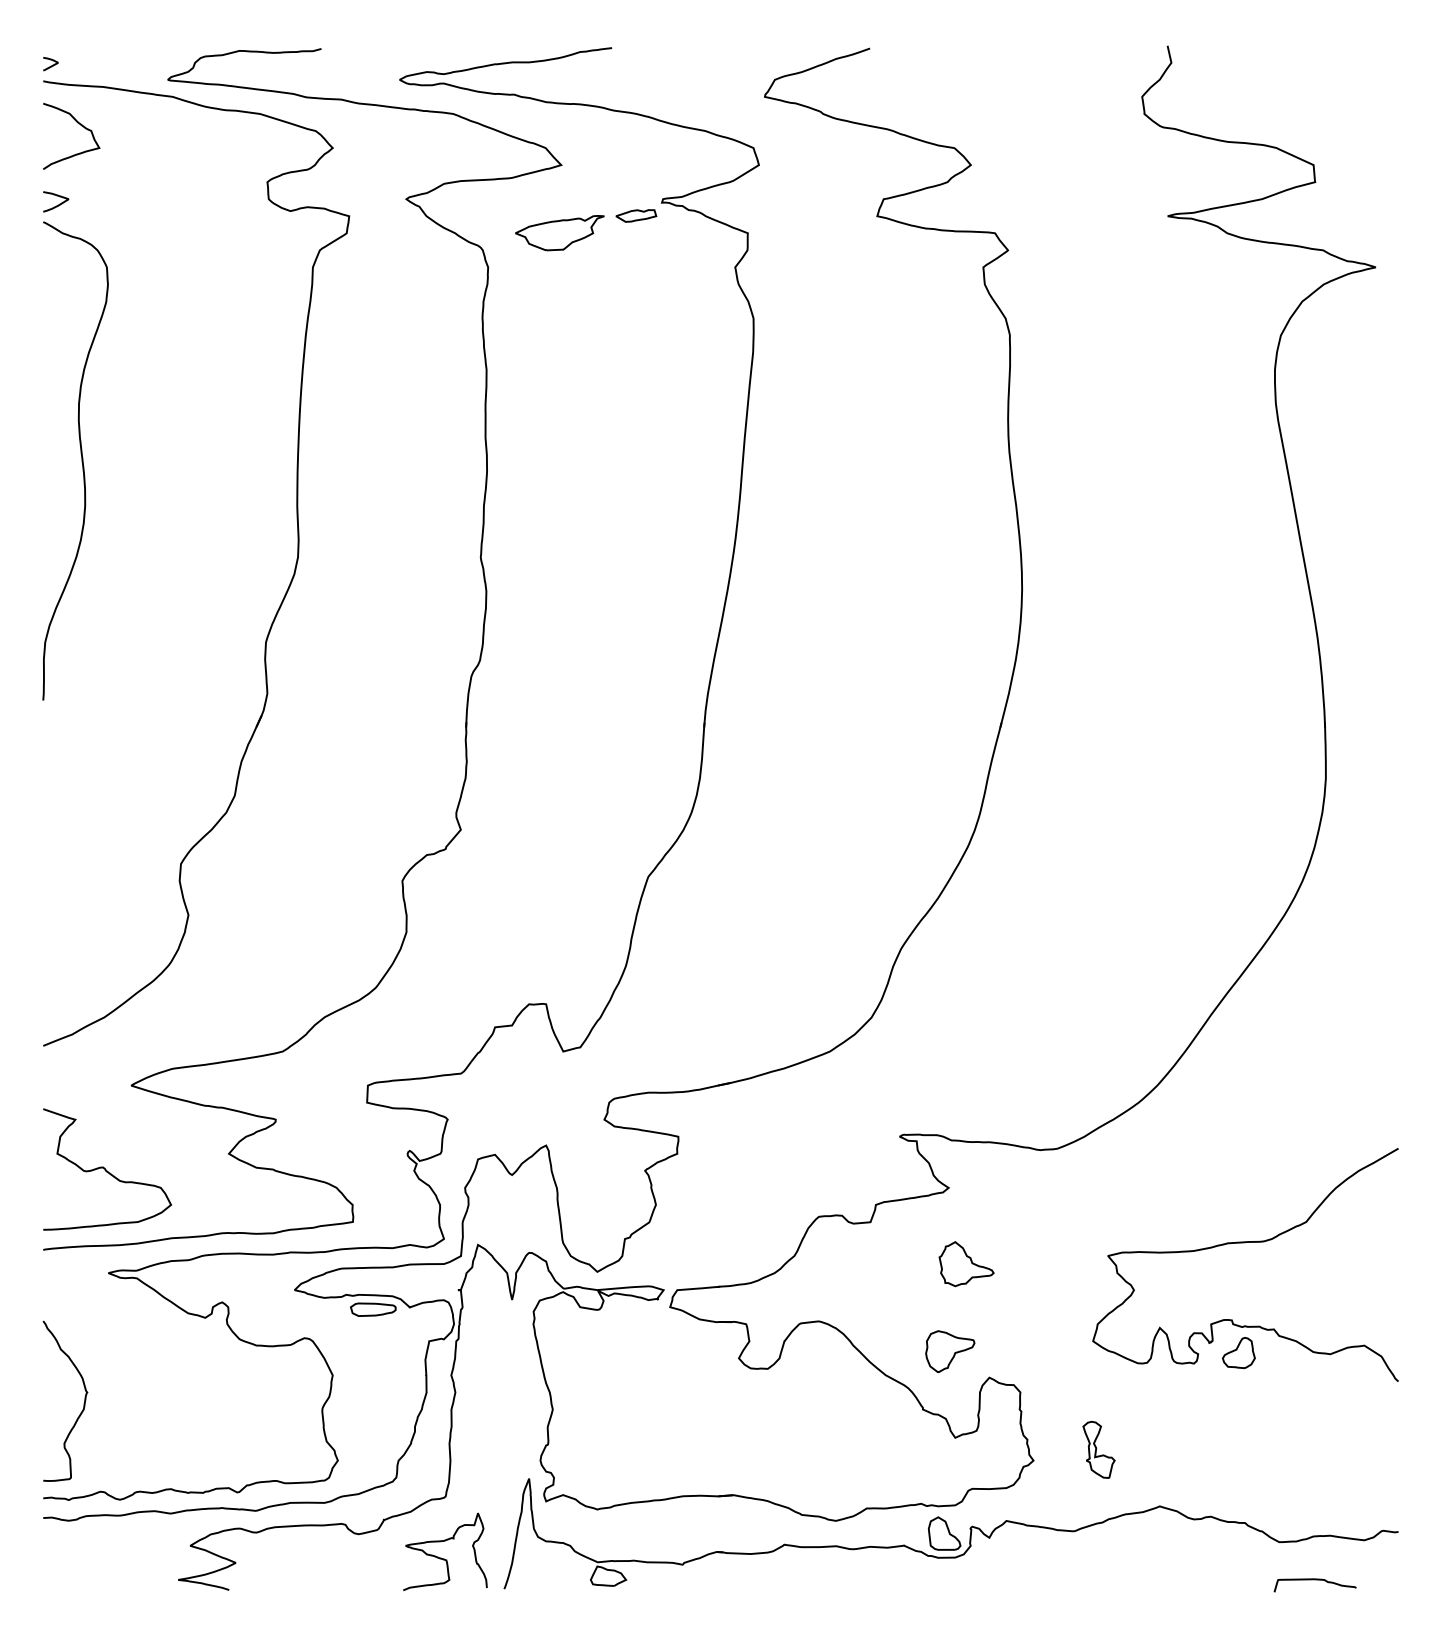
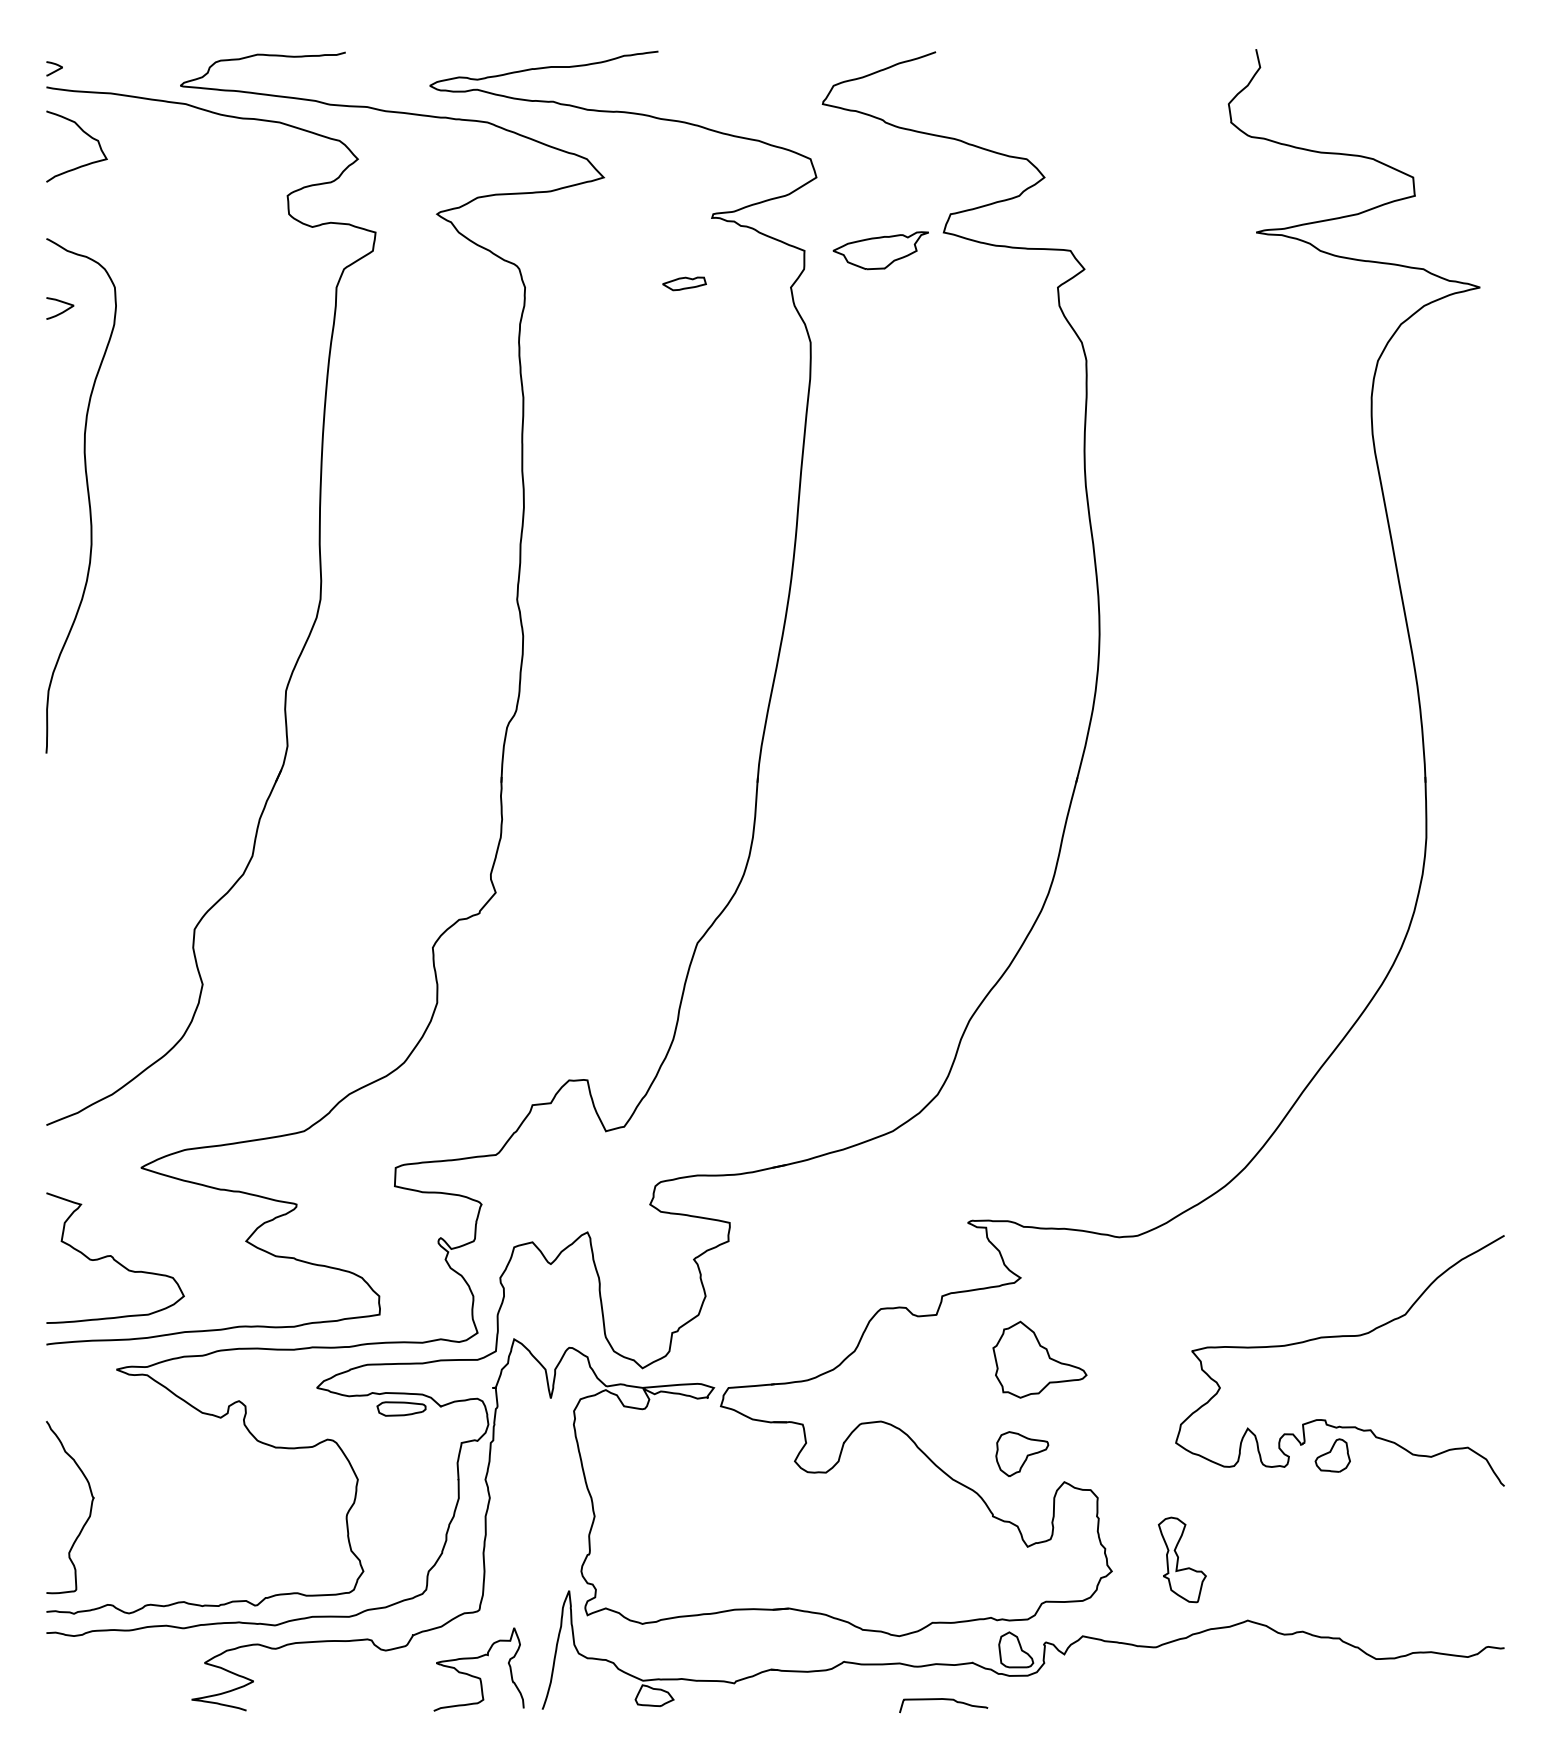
curve: (59, 203) -> (63, 310), moved
part: (636, 215) -> (684, 283), moved
part: (559, 233) -> (880, 251), moved
part: (966, 1264) -> (1039, 1360), size x1.6
part: (1098, 1449) -> (1181, 1559), size x1.4
curve: (1314, 1580) -> (942, 1700), moved

